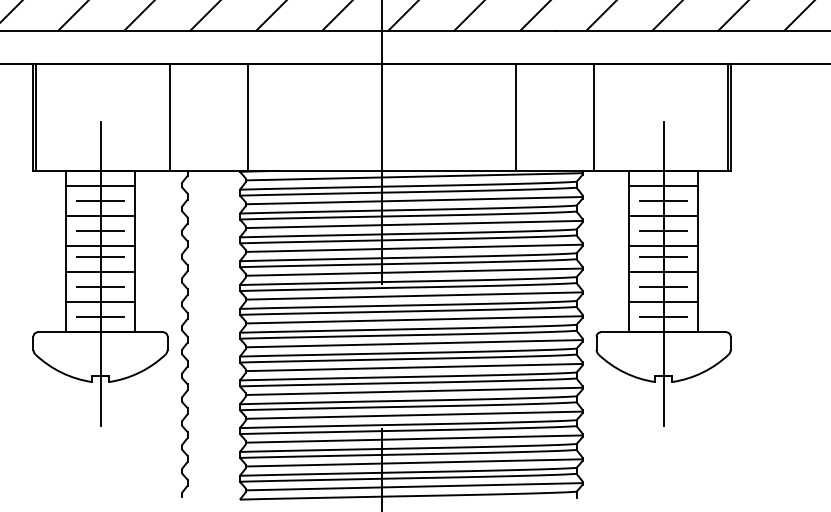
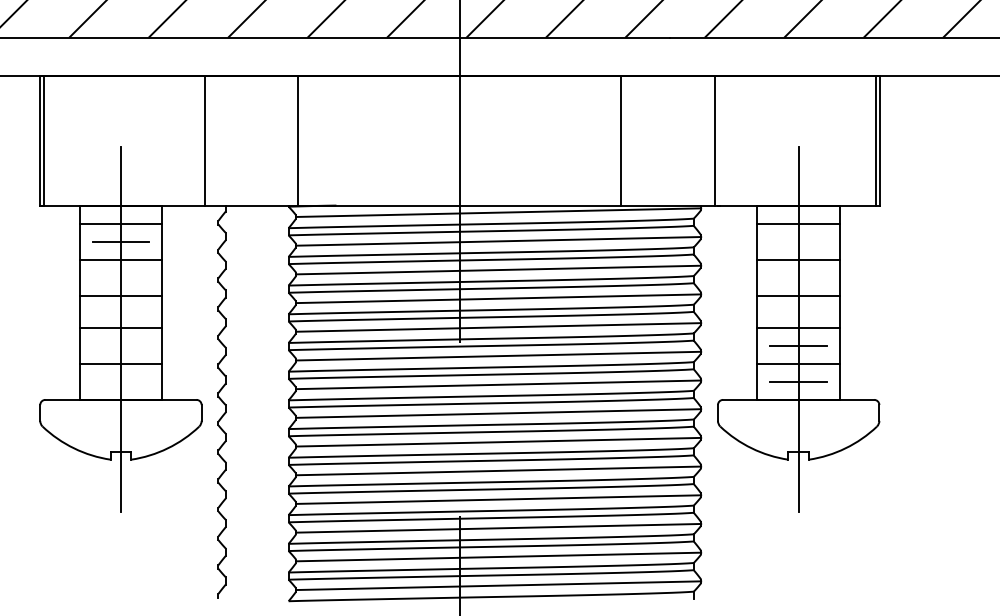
line: (663, 200) -> (798, 241), removed
line: (100, 230) -> (120, 277), removed
line: (663, 230) -> (798, 277), removed
line: (100, 257) -> (120, 309), removed
line: (663, 257) -> (798, 309), removed
line: (100, 287) -> (120, 345), removed
line: (100, 317) -> (120, 381), removed

